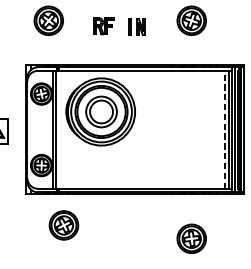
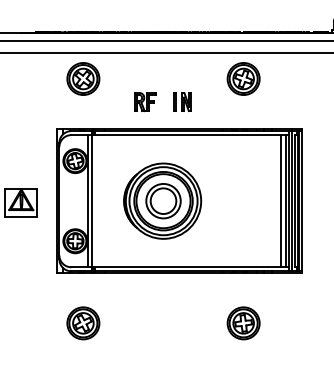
part: (104, 26) -> (145, 102), moved
part: (137, 27) -> (182, 102), moved
part: (100, 111) -> (162, 200), moved
line: (224, 129) -> (280, 200), dashed -> solid
part: (64, 225) -> (83, 323), moved

